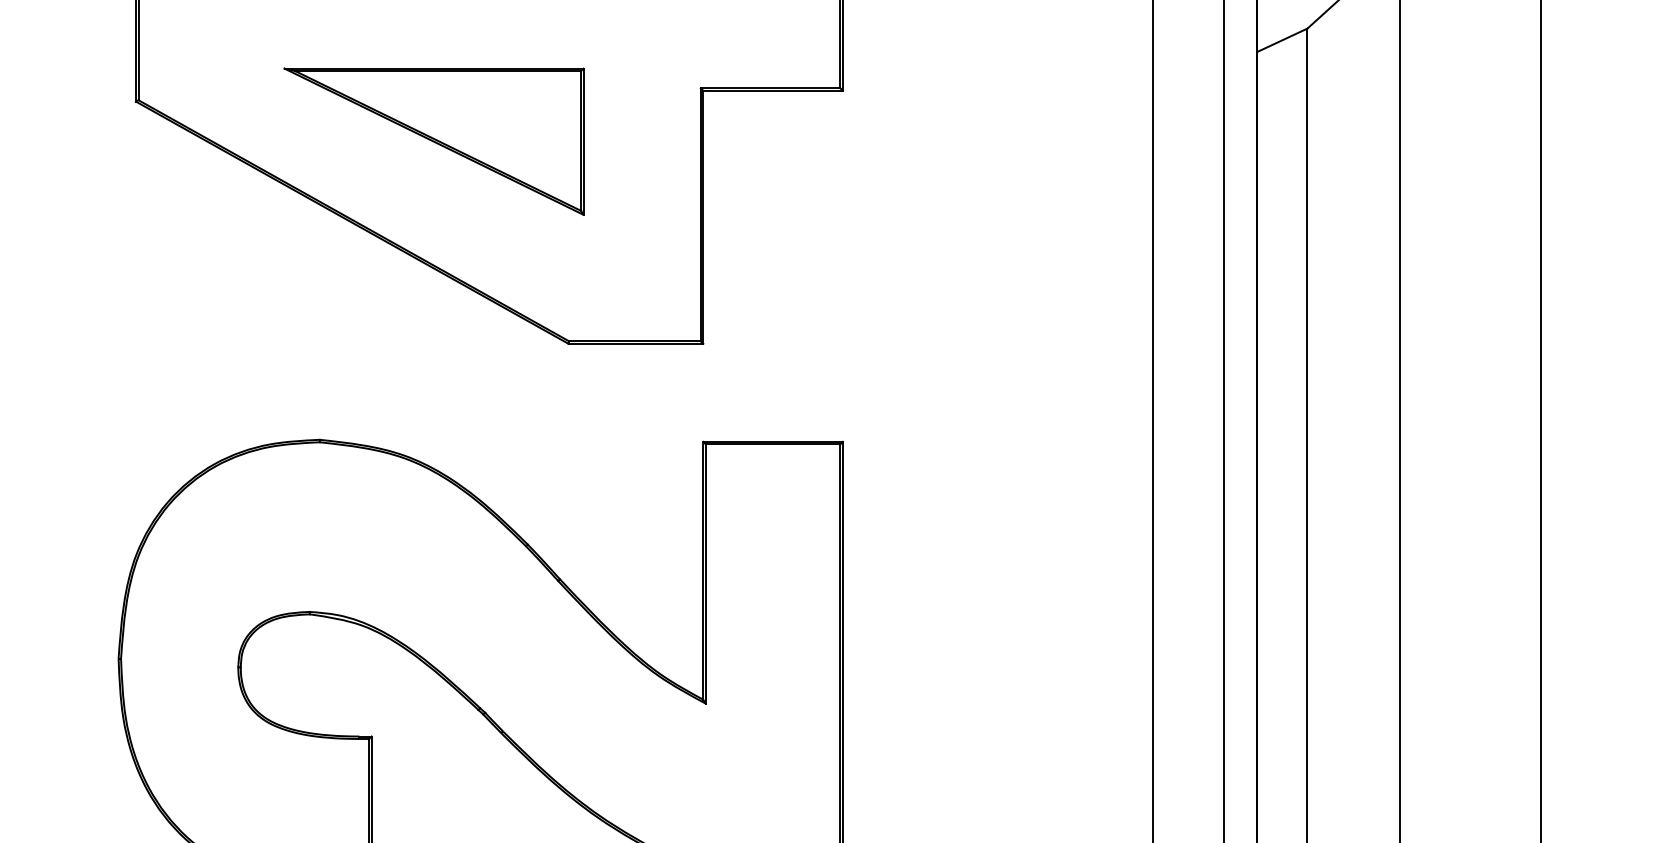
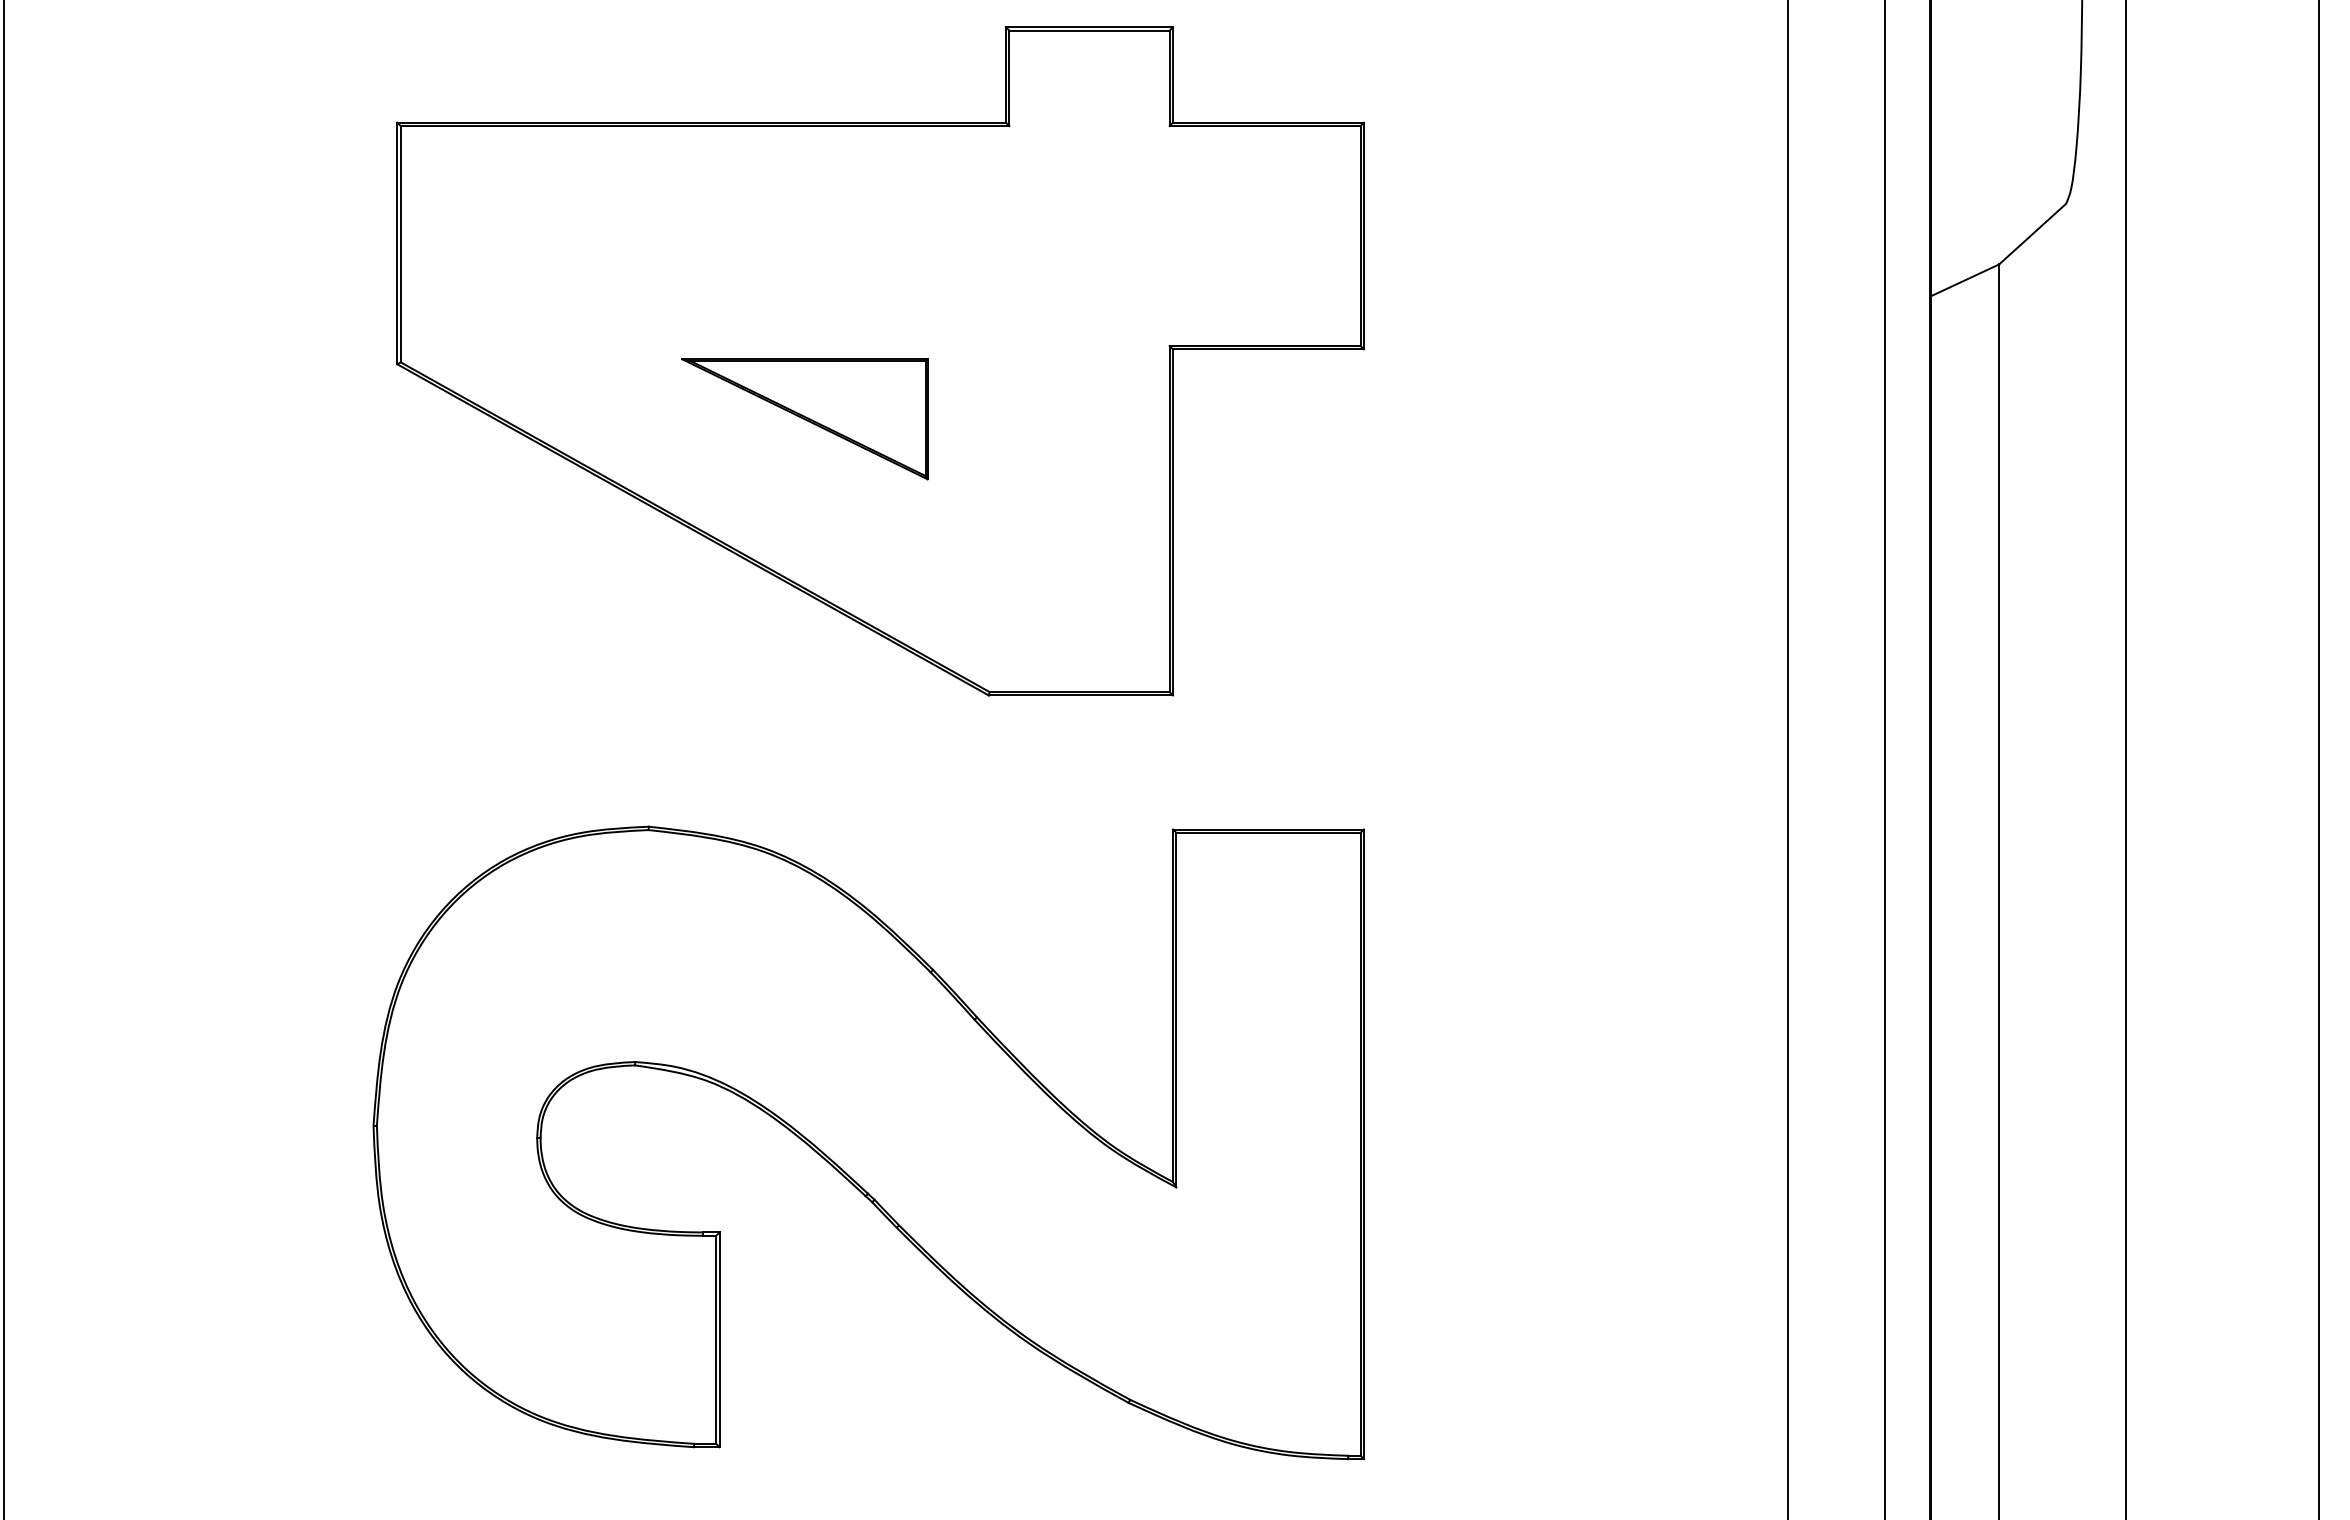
part: (433, 142) -> (804, 419), size x0.6

